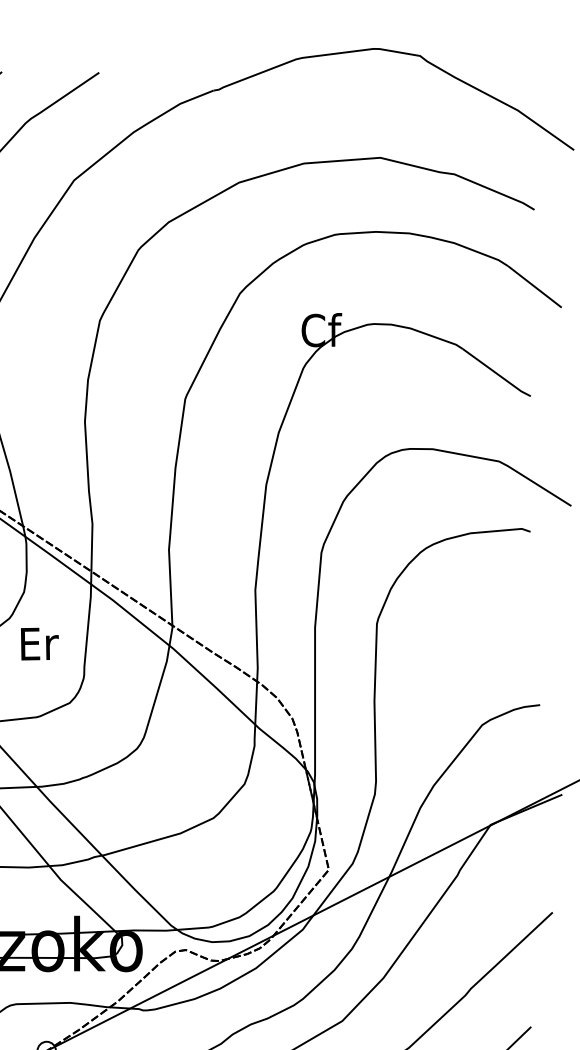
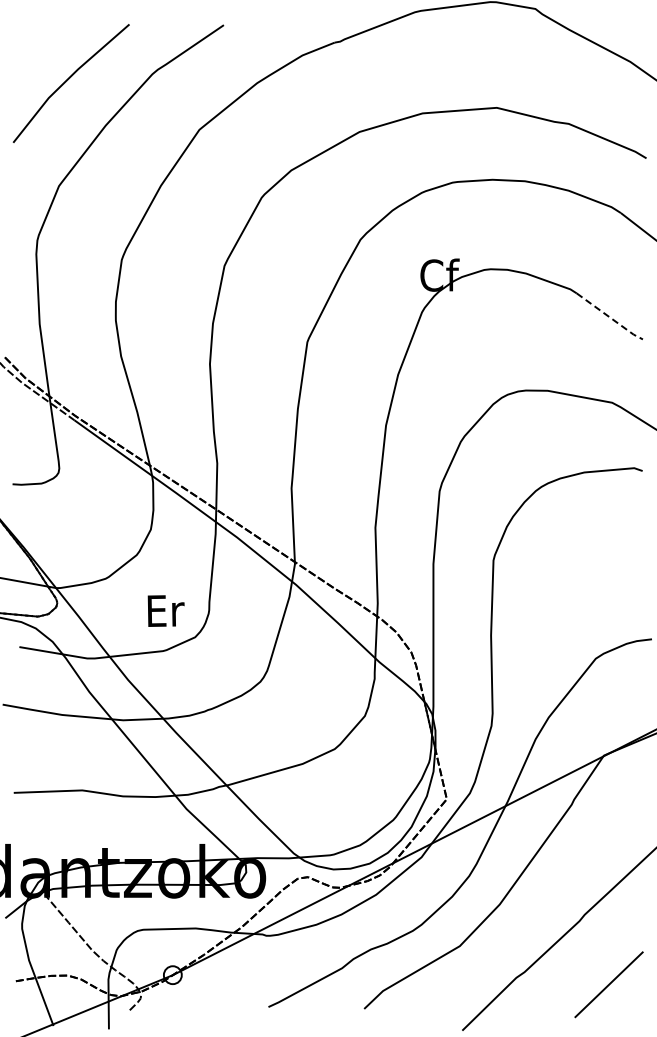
line: (497, 373) -> (610, 317), solid -> dashed
text: (39, 643) -> (165, 610), moved

